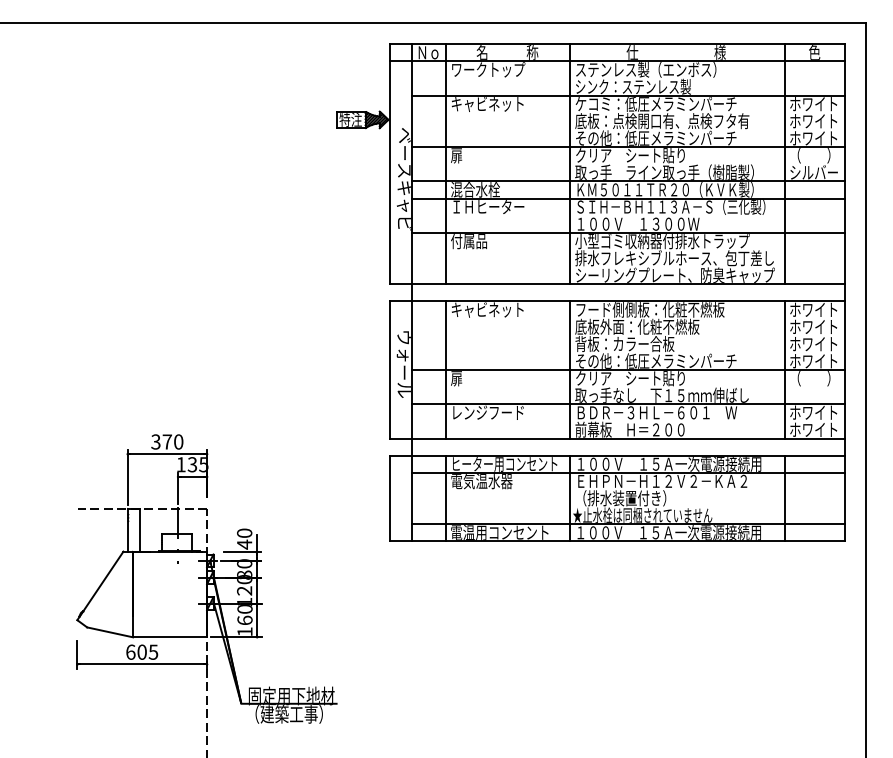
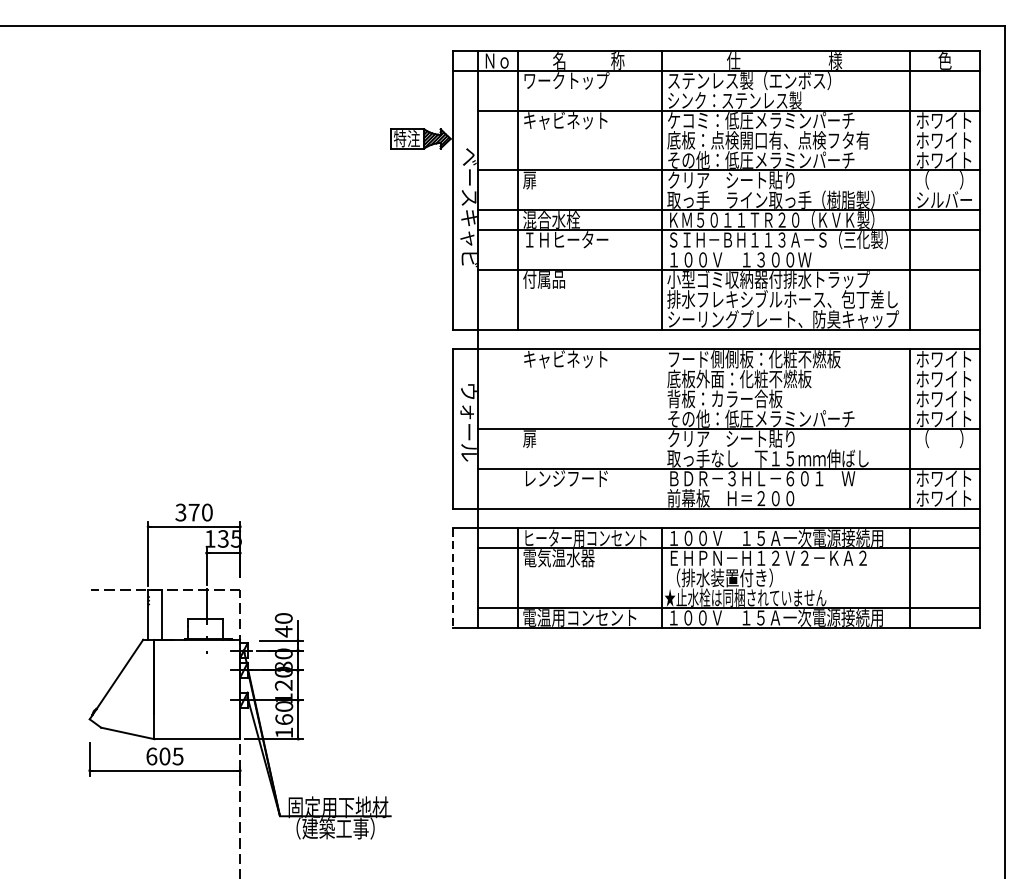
line: (446, 369) -> (518, 428), removed
line: (570, 369) -> (661, 428), removed
line: (390, 498) -> (453, 578), solid -> dashed

